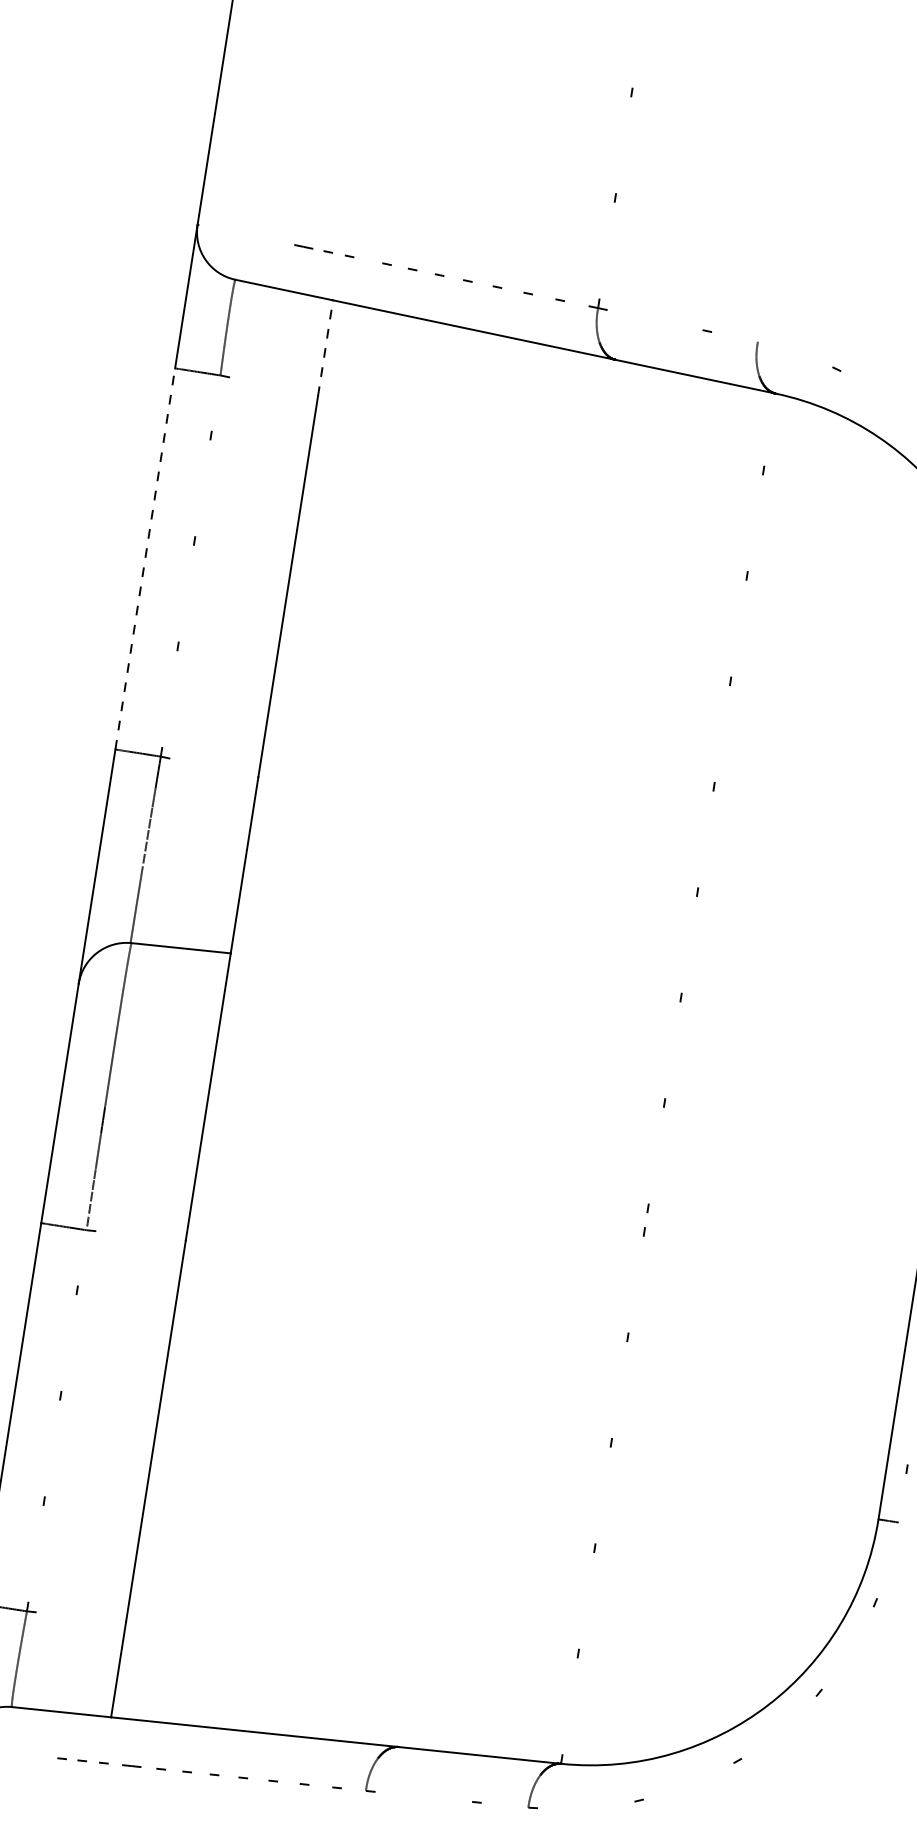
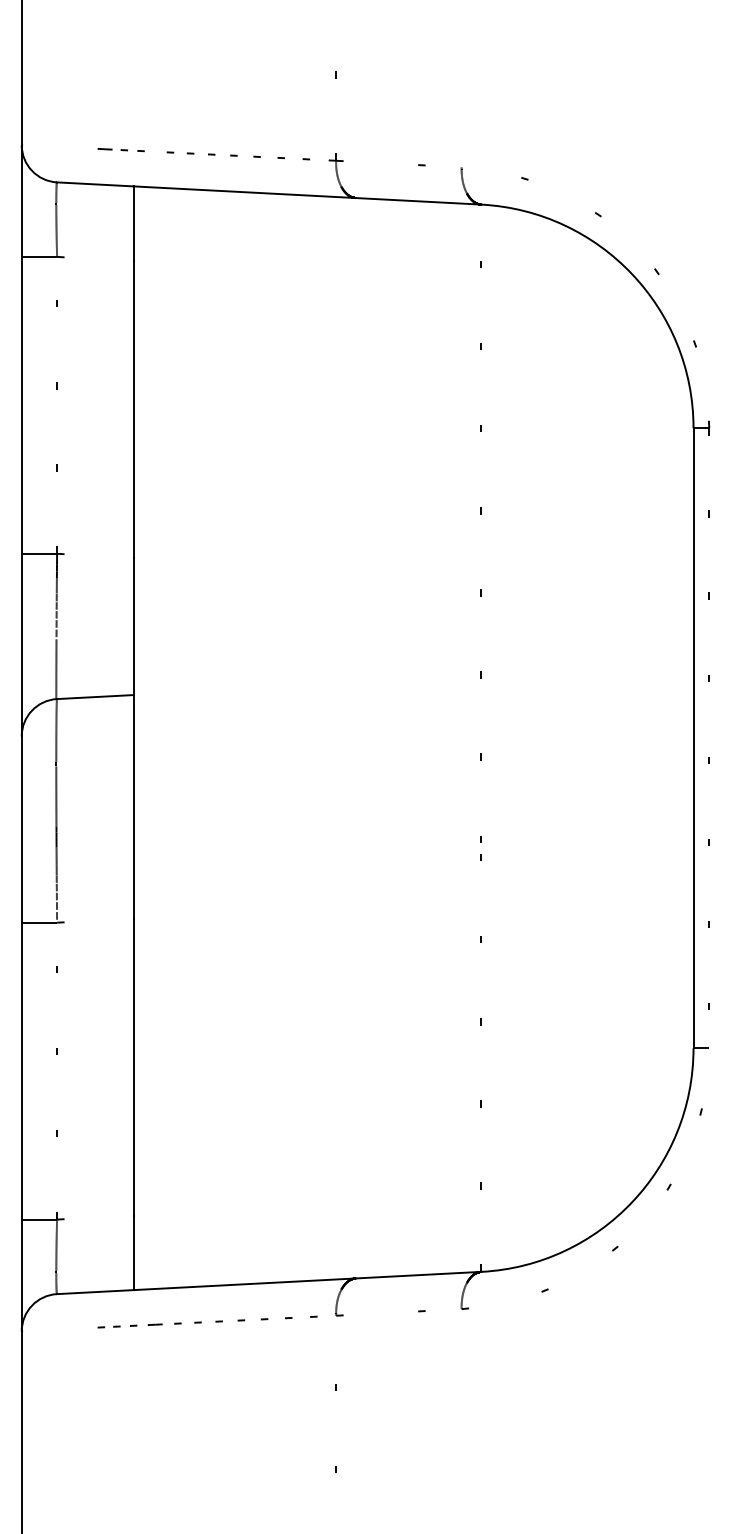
line: (325, 347) -> (133, 223), dashed -> solid
line: (145, 557) -> (21, 404), dashed -> solid

